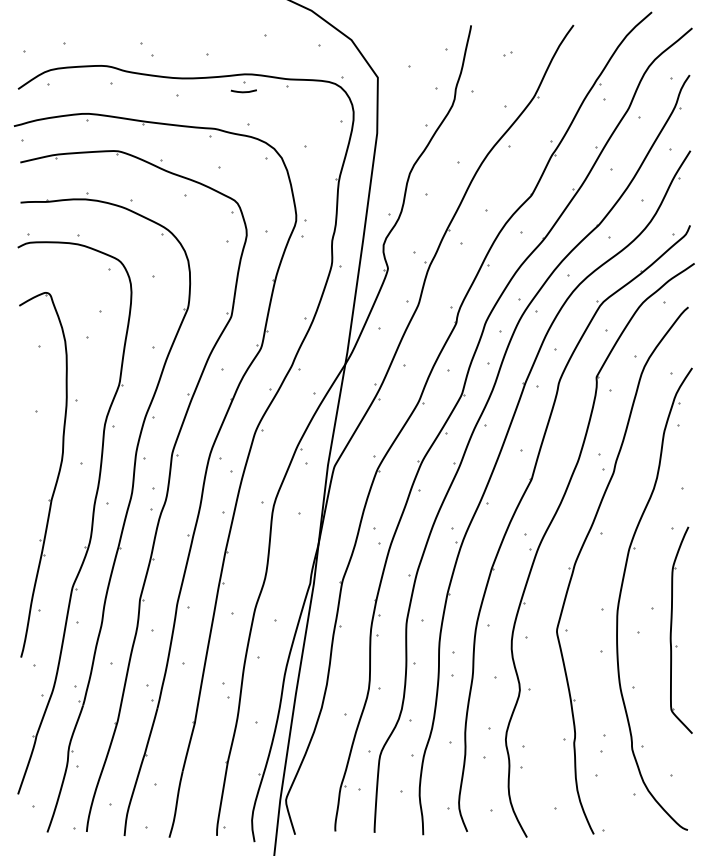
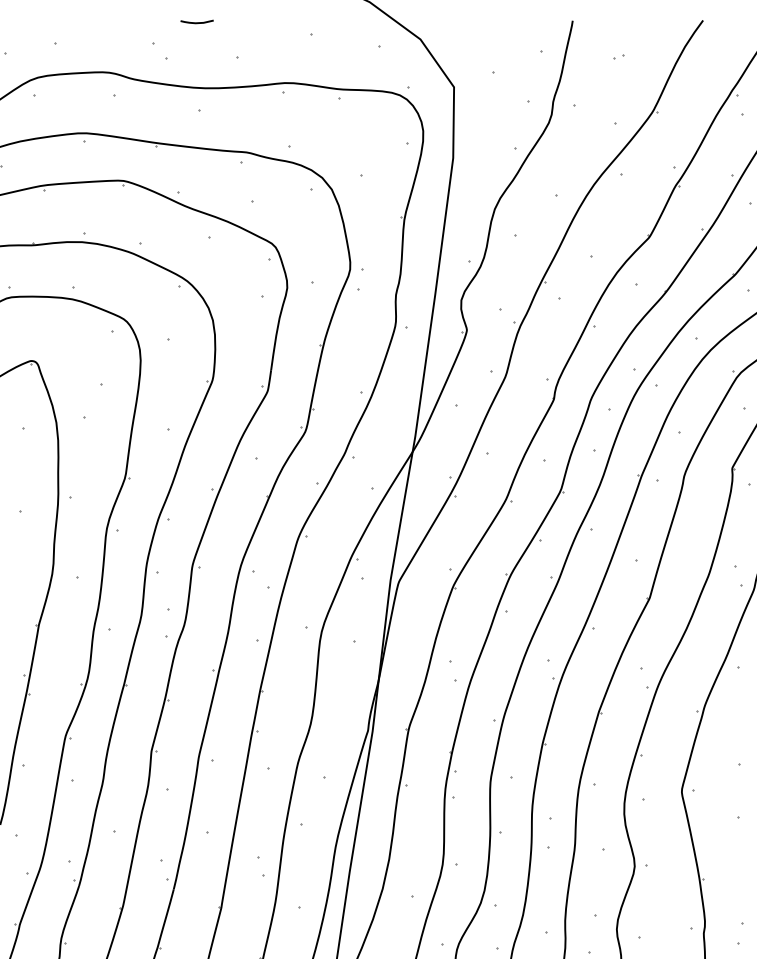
curve: (243, 91) -> (196, 22), moved

